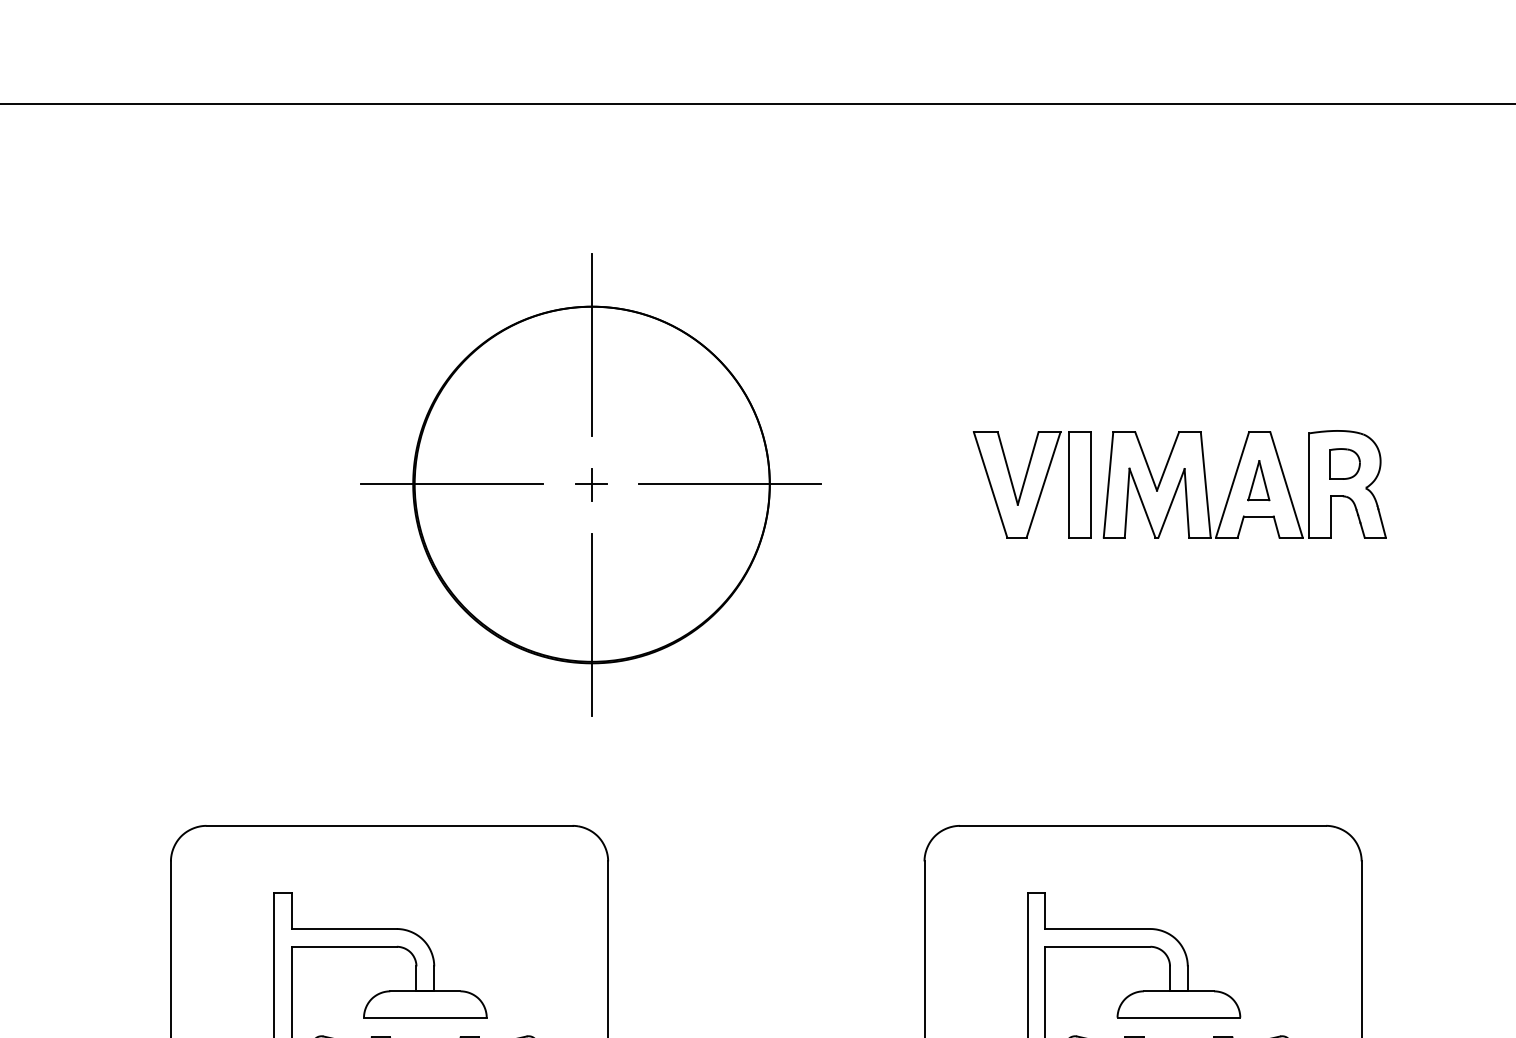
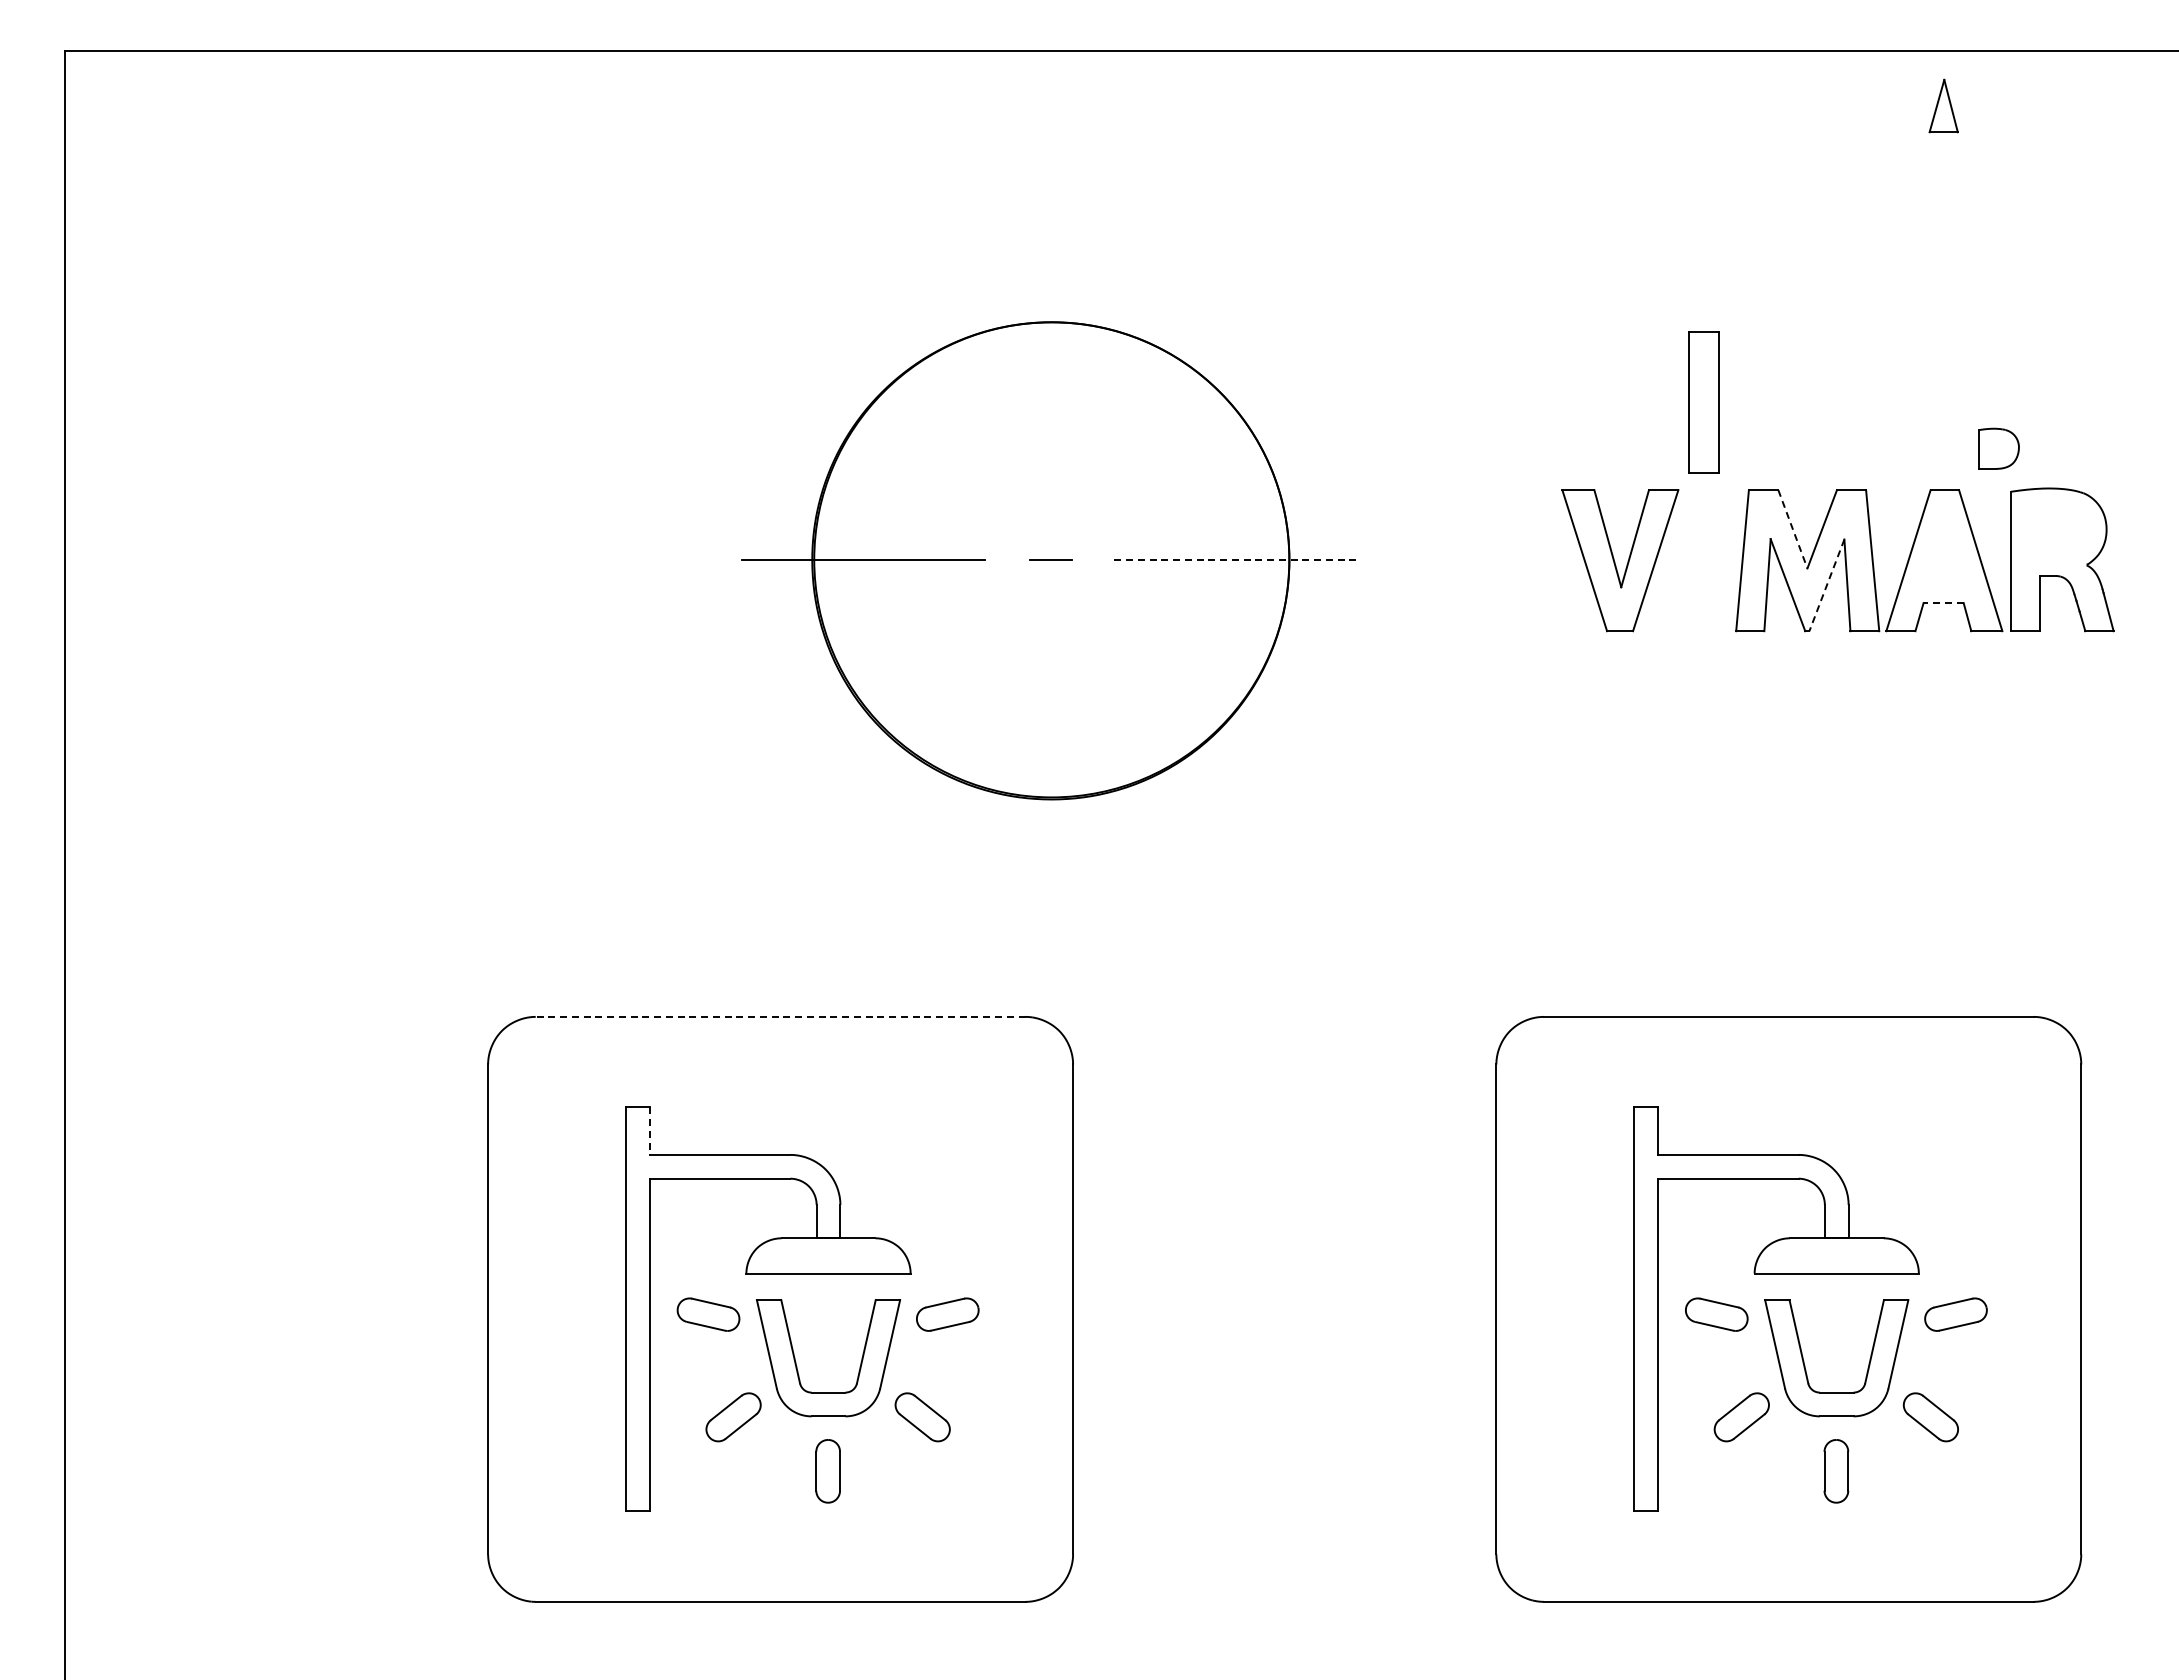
line: (592, 344) -> (1051, 373), removed
line: (1145, 461) -> (1792, 529), solid -> dashed
part: (1344, 463) -> (1998, 448), moved
part: (1258, 480) -> (1943, 105), moved
line: (730, 483) -> (1236, 559), solid -> dashed
line: (592, 484) -> (1051, 560), removed
part: (1079, 484) -> (1703, 402), moved
line: (1171, 503) -> (1826, 585), solid -> dashed
line: (1258, 516) -> (1943, 603), solid -> dashed
line: (592, 624) -> (1051, 747), removed
line: (389, 825) -> (780, 1016), solid -> dashed
line: (291, 911) -> (649, 1131), solid -> dashed

